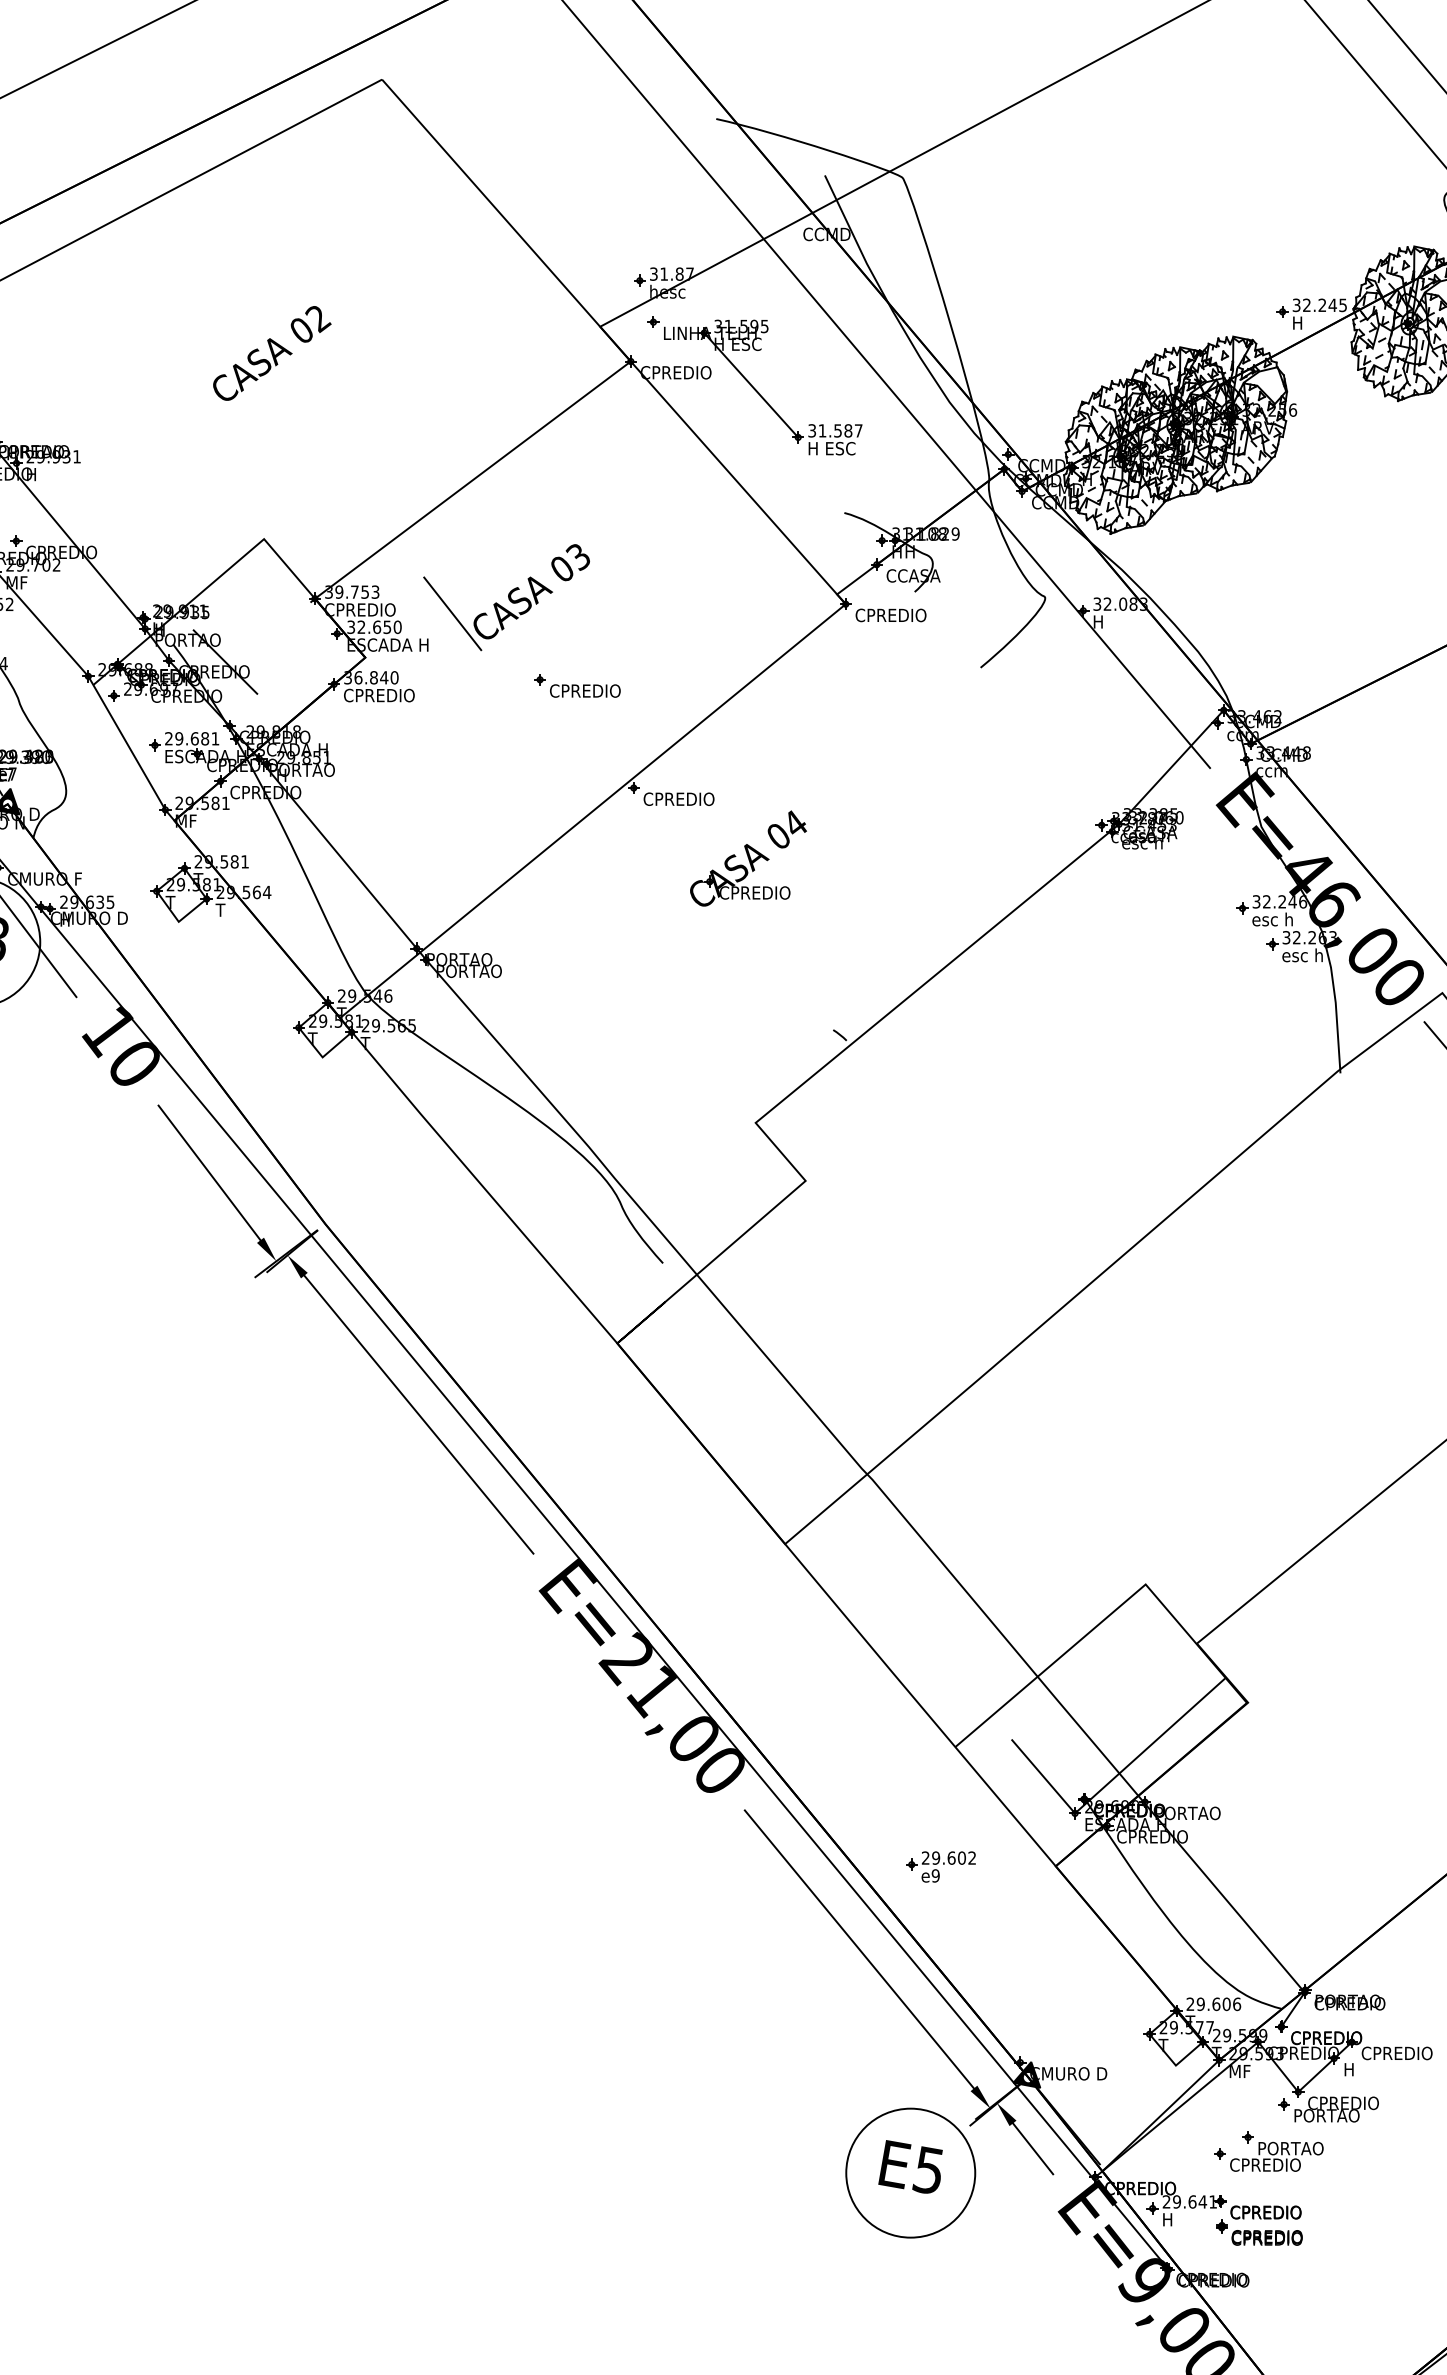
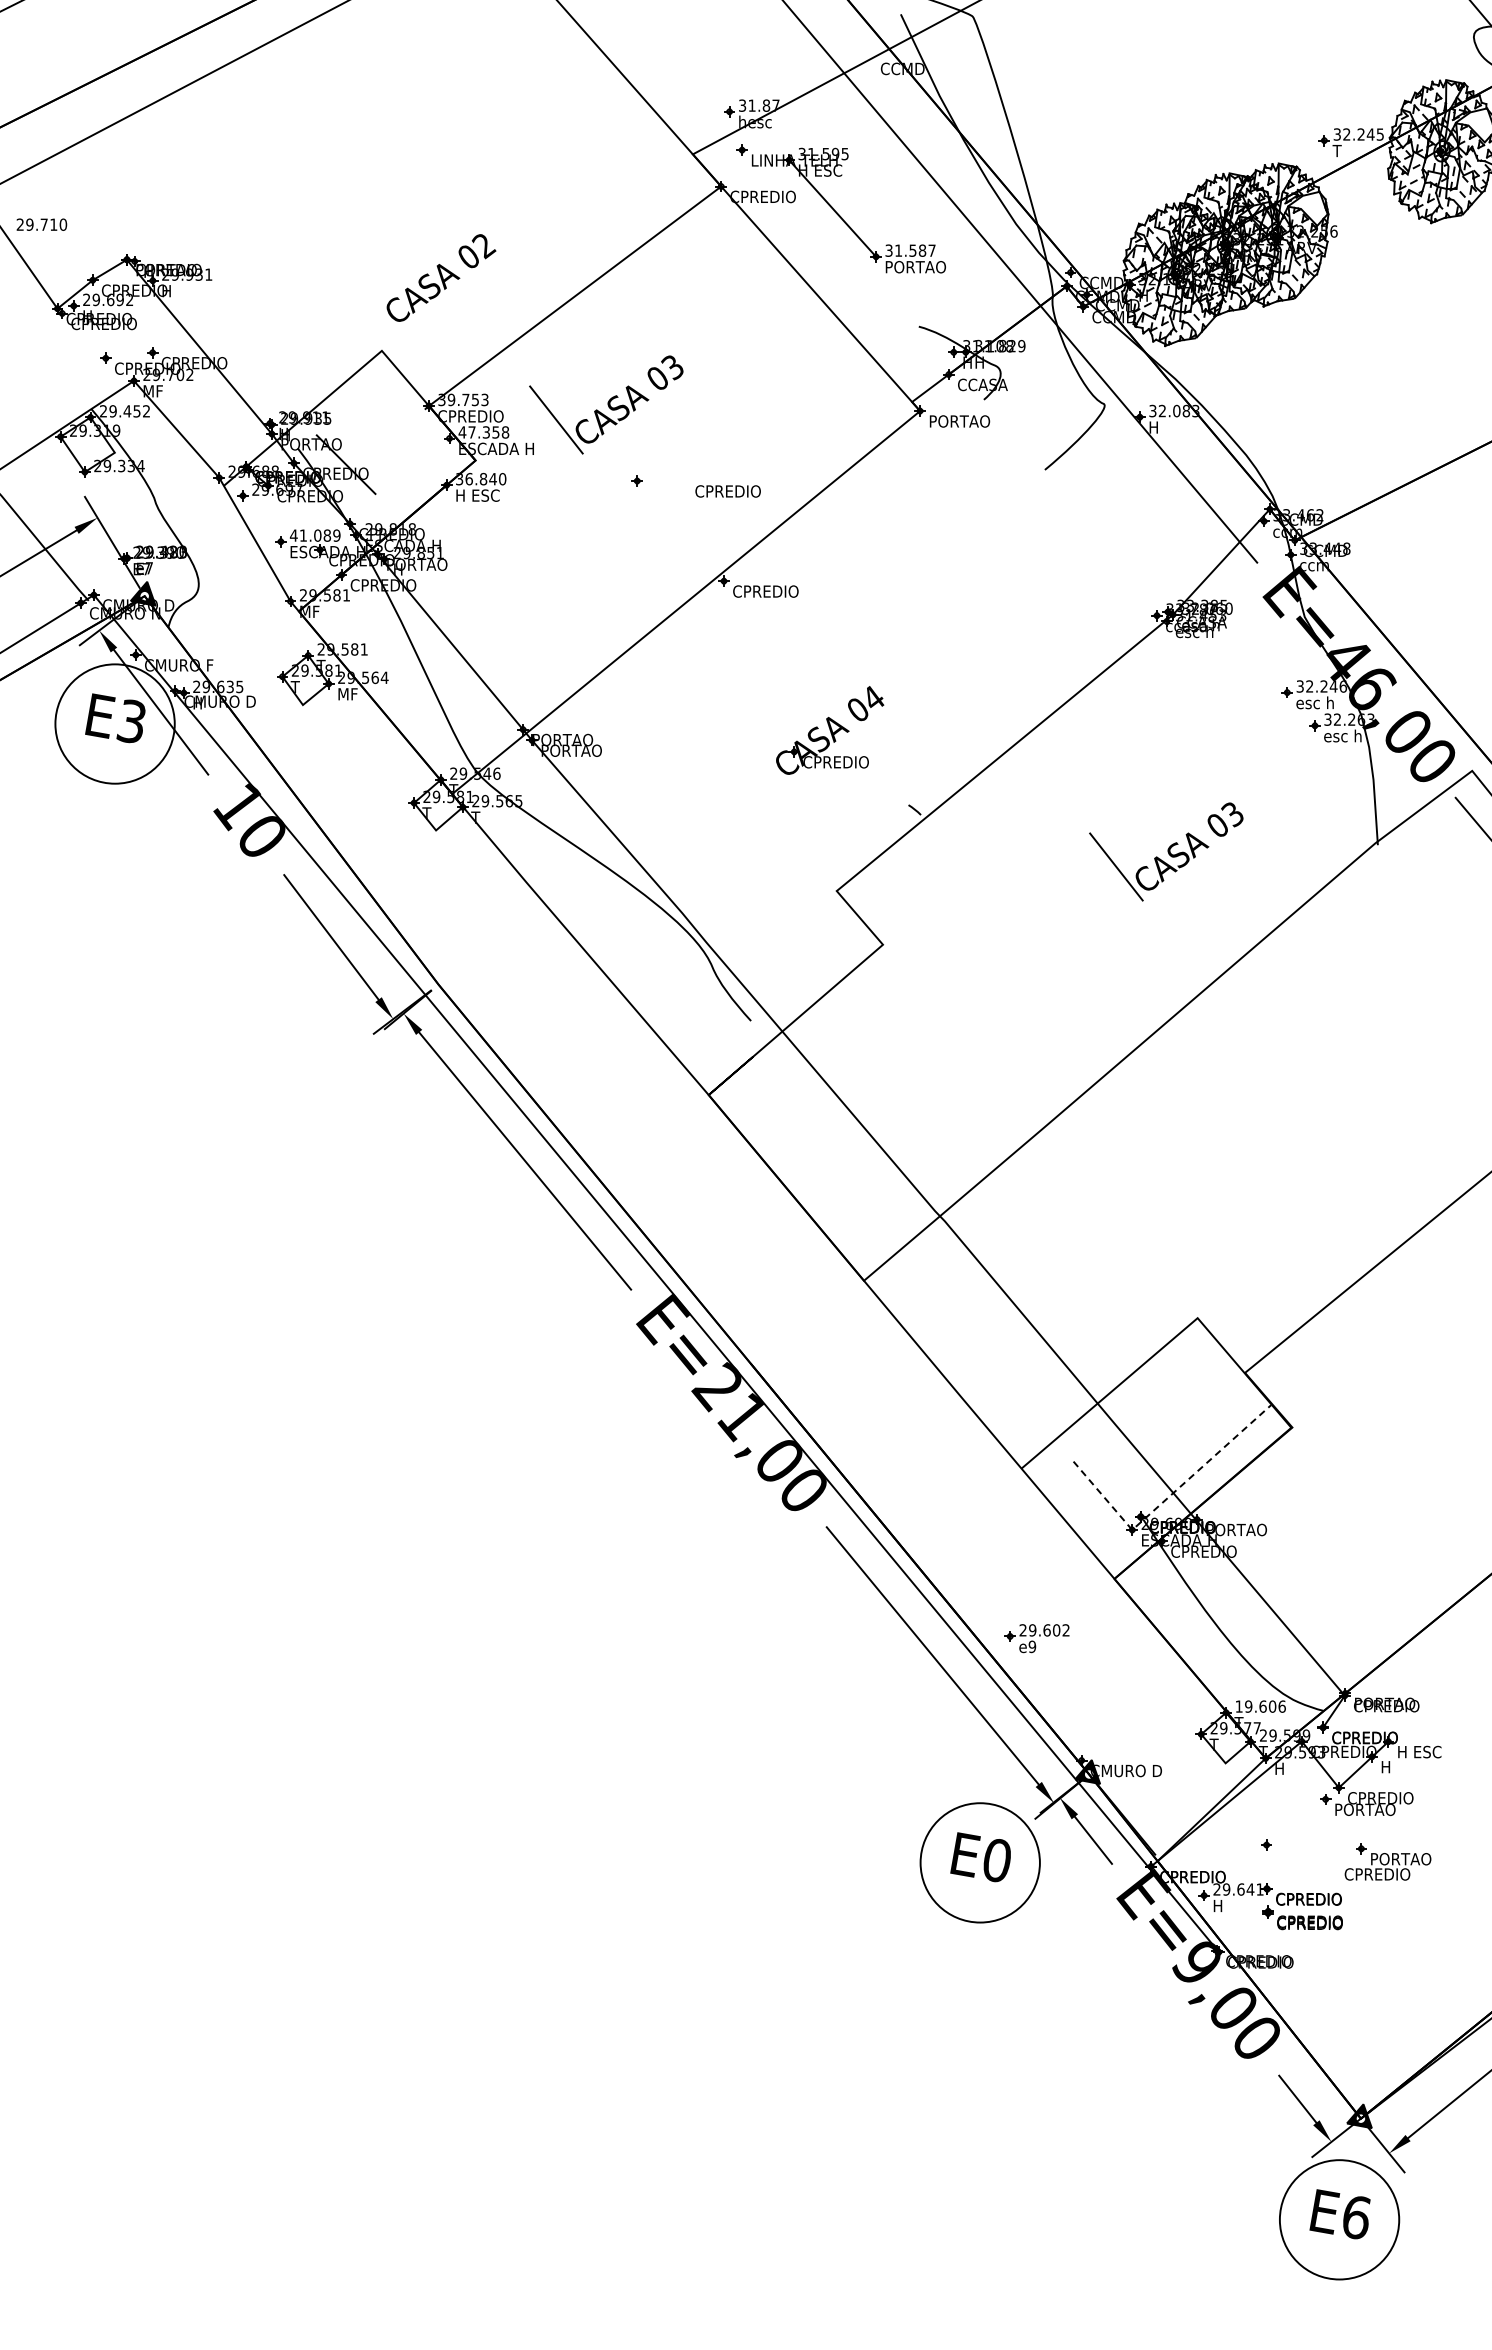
text: (1296, 323) -> (1337, 151), H -> T
text: (272, 352) -> (441, 277), moved
text: (841, 447) -> (916, 266), H ESC -> PORTAO
text: (890, 615) -> (961, 421), CPREDIO -> PORTAO
text: (373, 627) -> (483, 432), 32.650 -> 47.358
text: (584, 691) -> (727, 491), moved
text: (379, 695) -> (488, 495), CPREDIO -> H ESC
text: (191, 738) -> (314, 535), 29.681 -> 41.089
part: (748, 858) -> (830, 730), moved
text: (226, 910) -> (347, 694), T -> MF
part: (1112, 1080) -> (1166, 851), added
line: (1113, 1778) -> (1167, 1497), solid -> dashed
part: (940, 1866) -> (1036, 1638), moved
text: (1189, 2004) -> (1238, 1706), 29.606 -> 19.606
text: (1397, 2052) -> (1430, 1751), CPREDIO -> H ESC
text: (1240, 2071) -> (1285, 1768), MF -> H
part: (1276, 2151) -> (1387, 1861), moved
text: (927, 2170) -> (995, 1860), E5 -> E0

